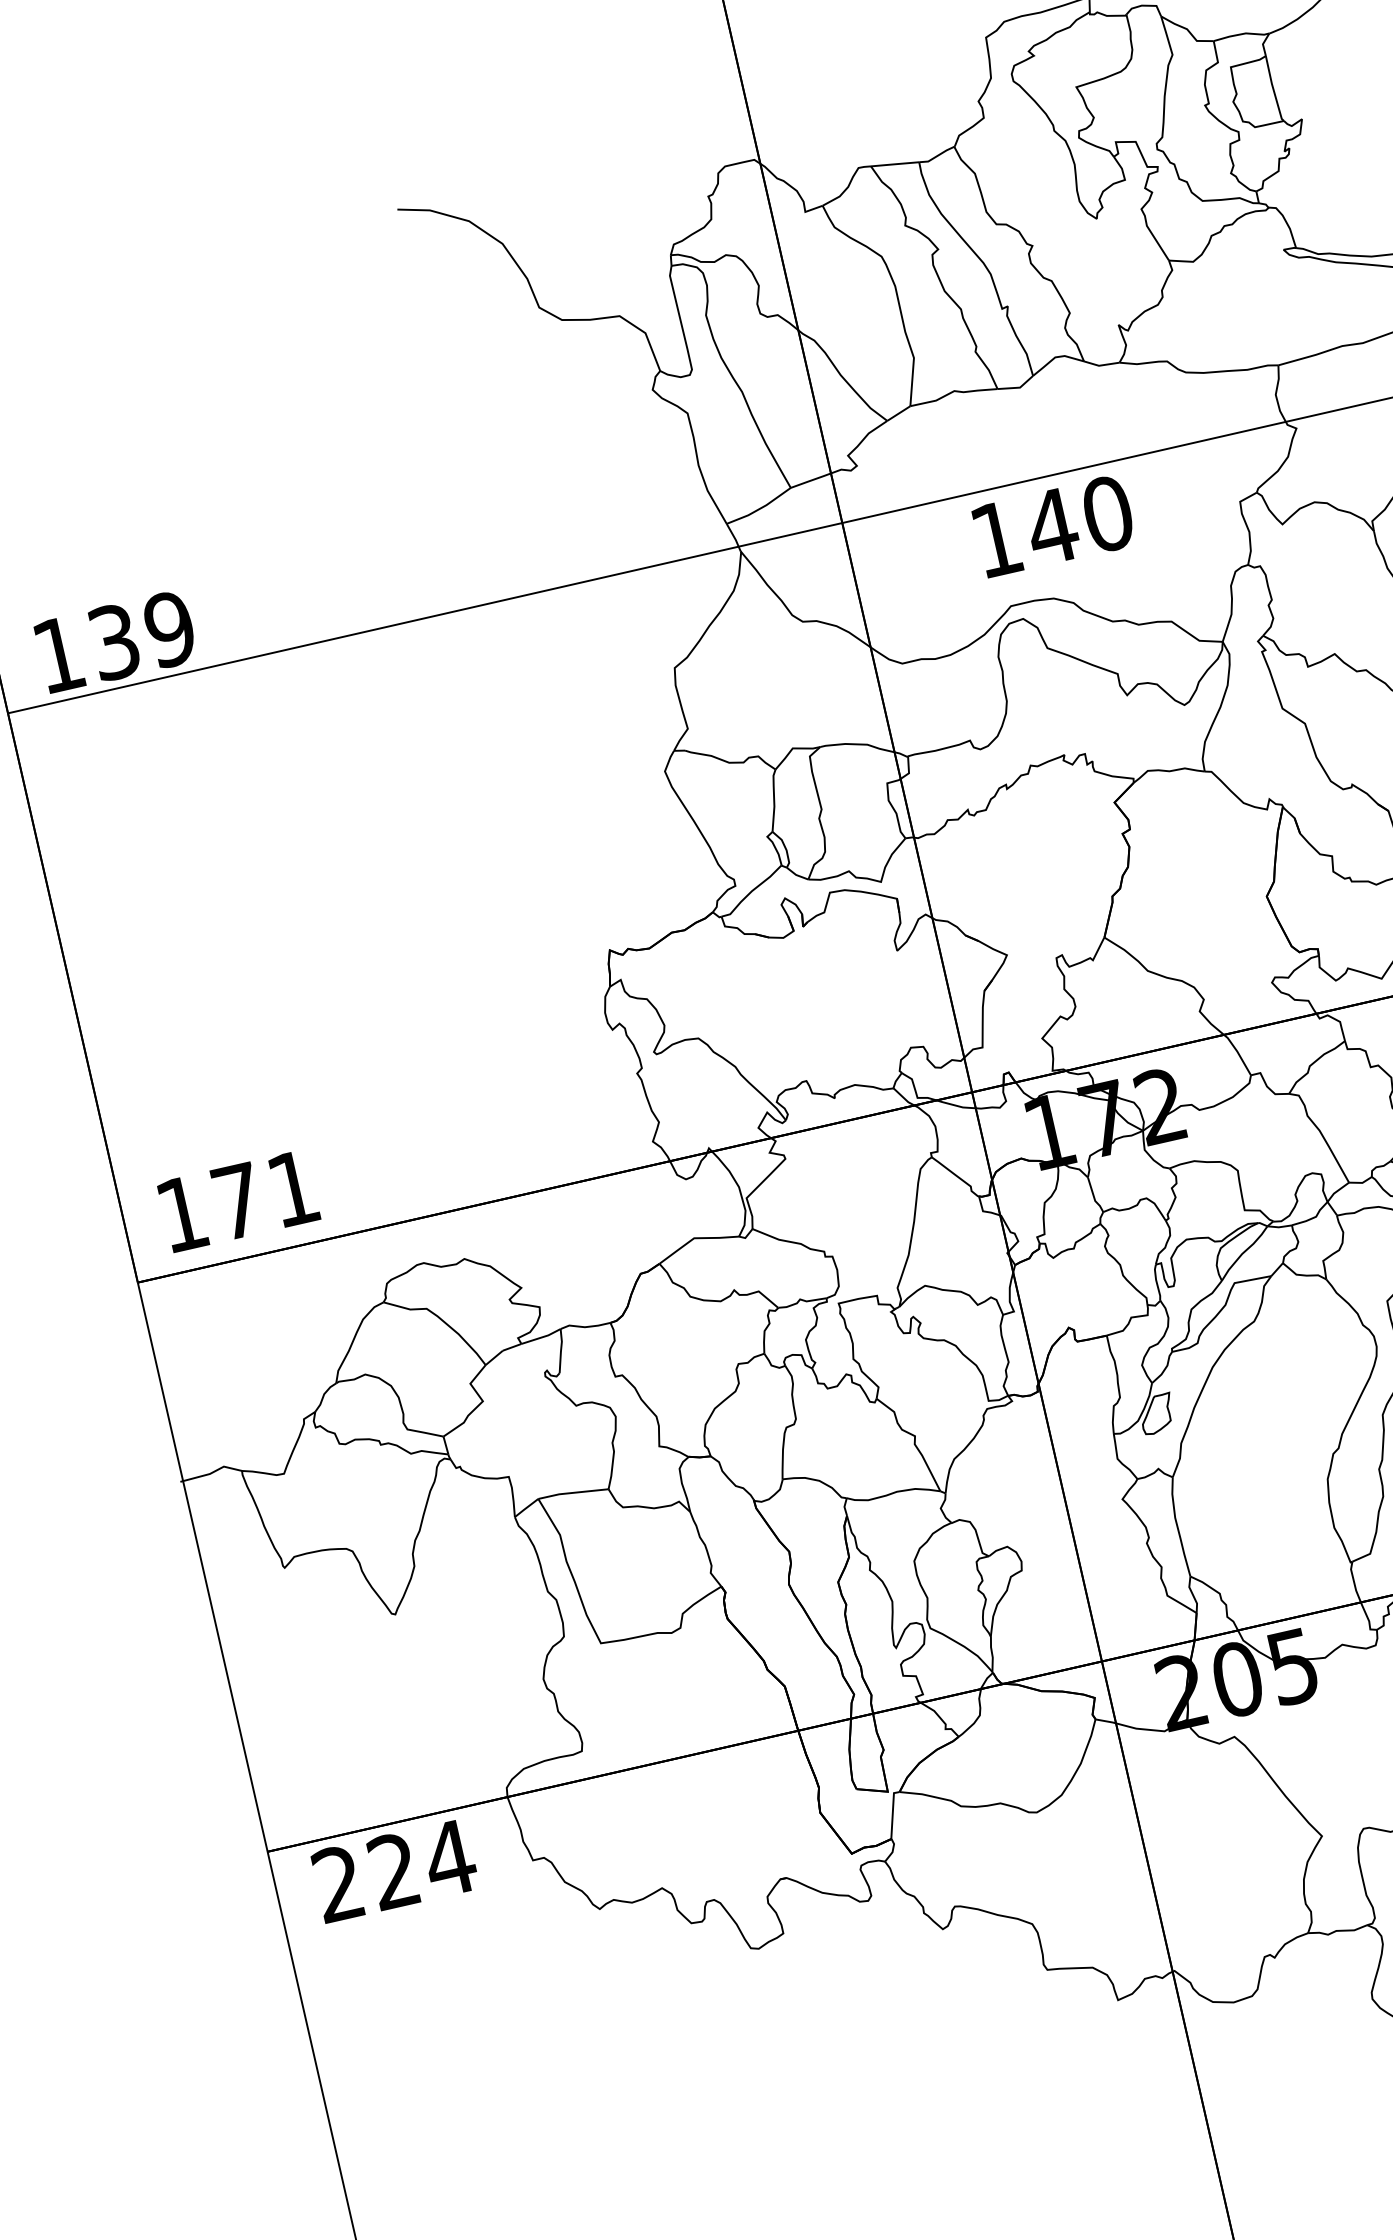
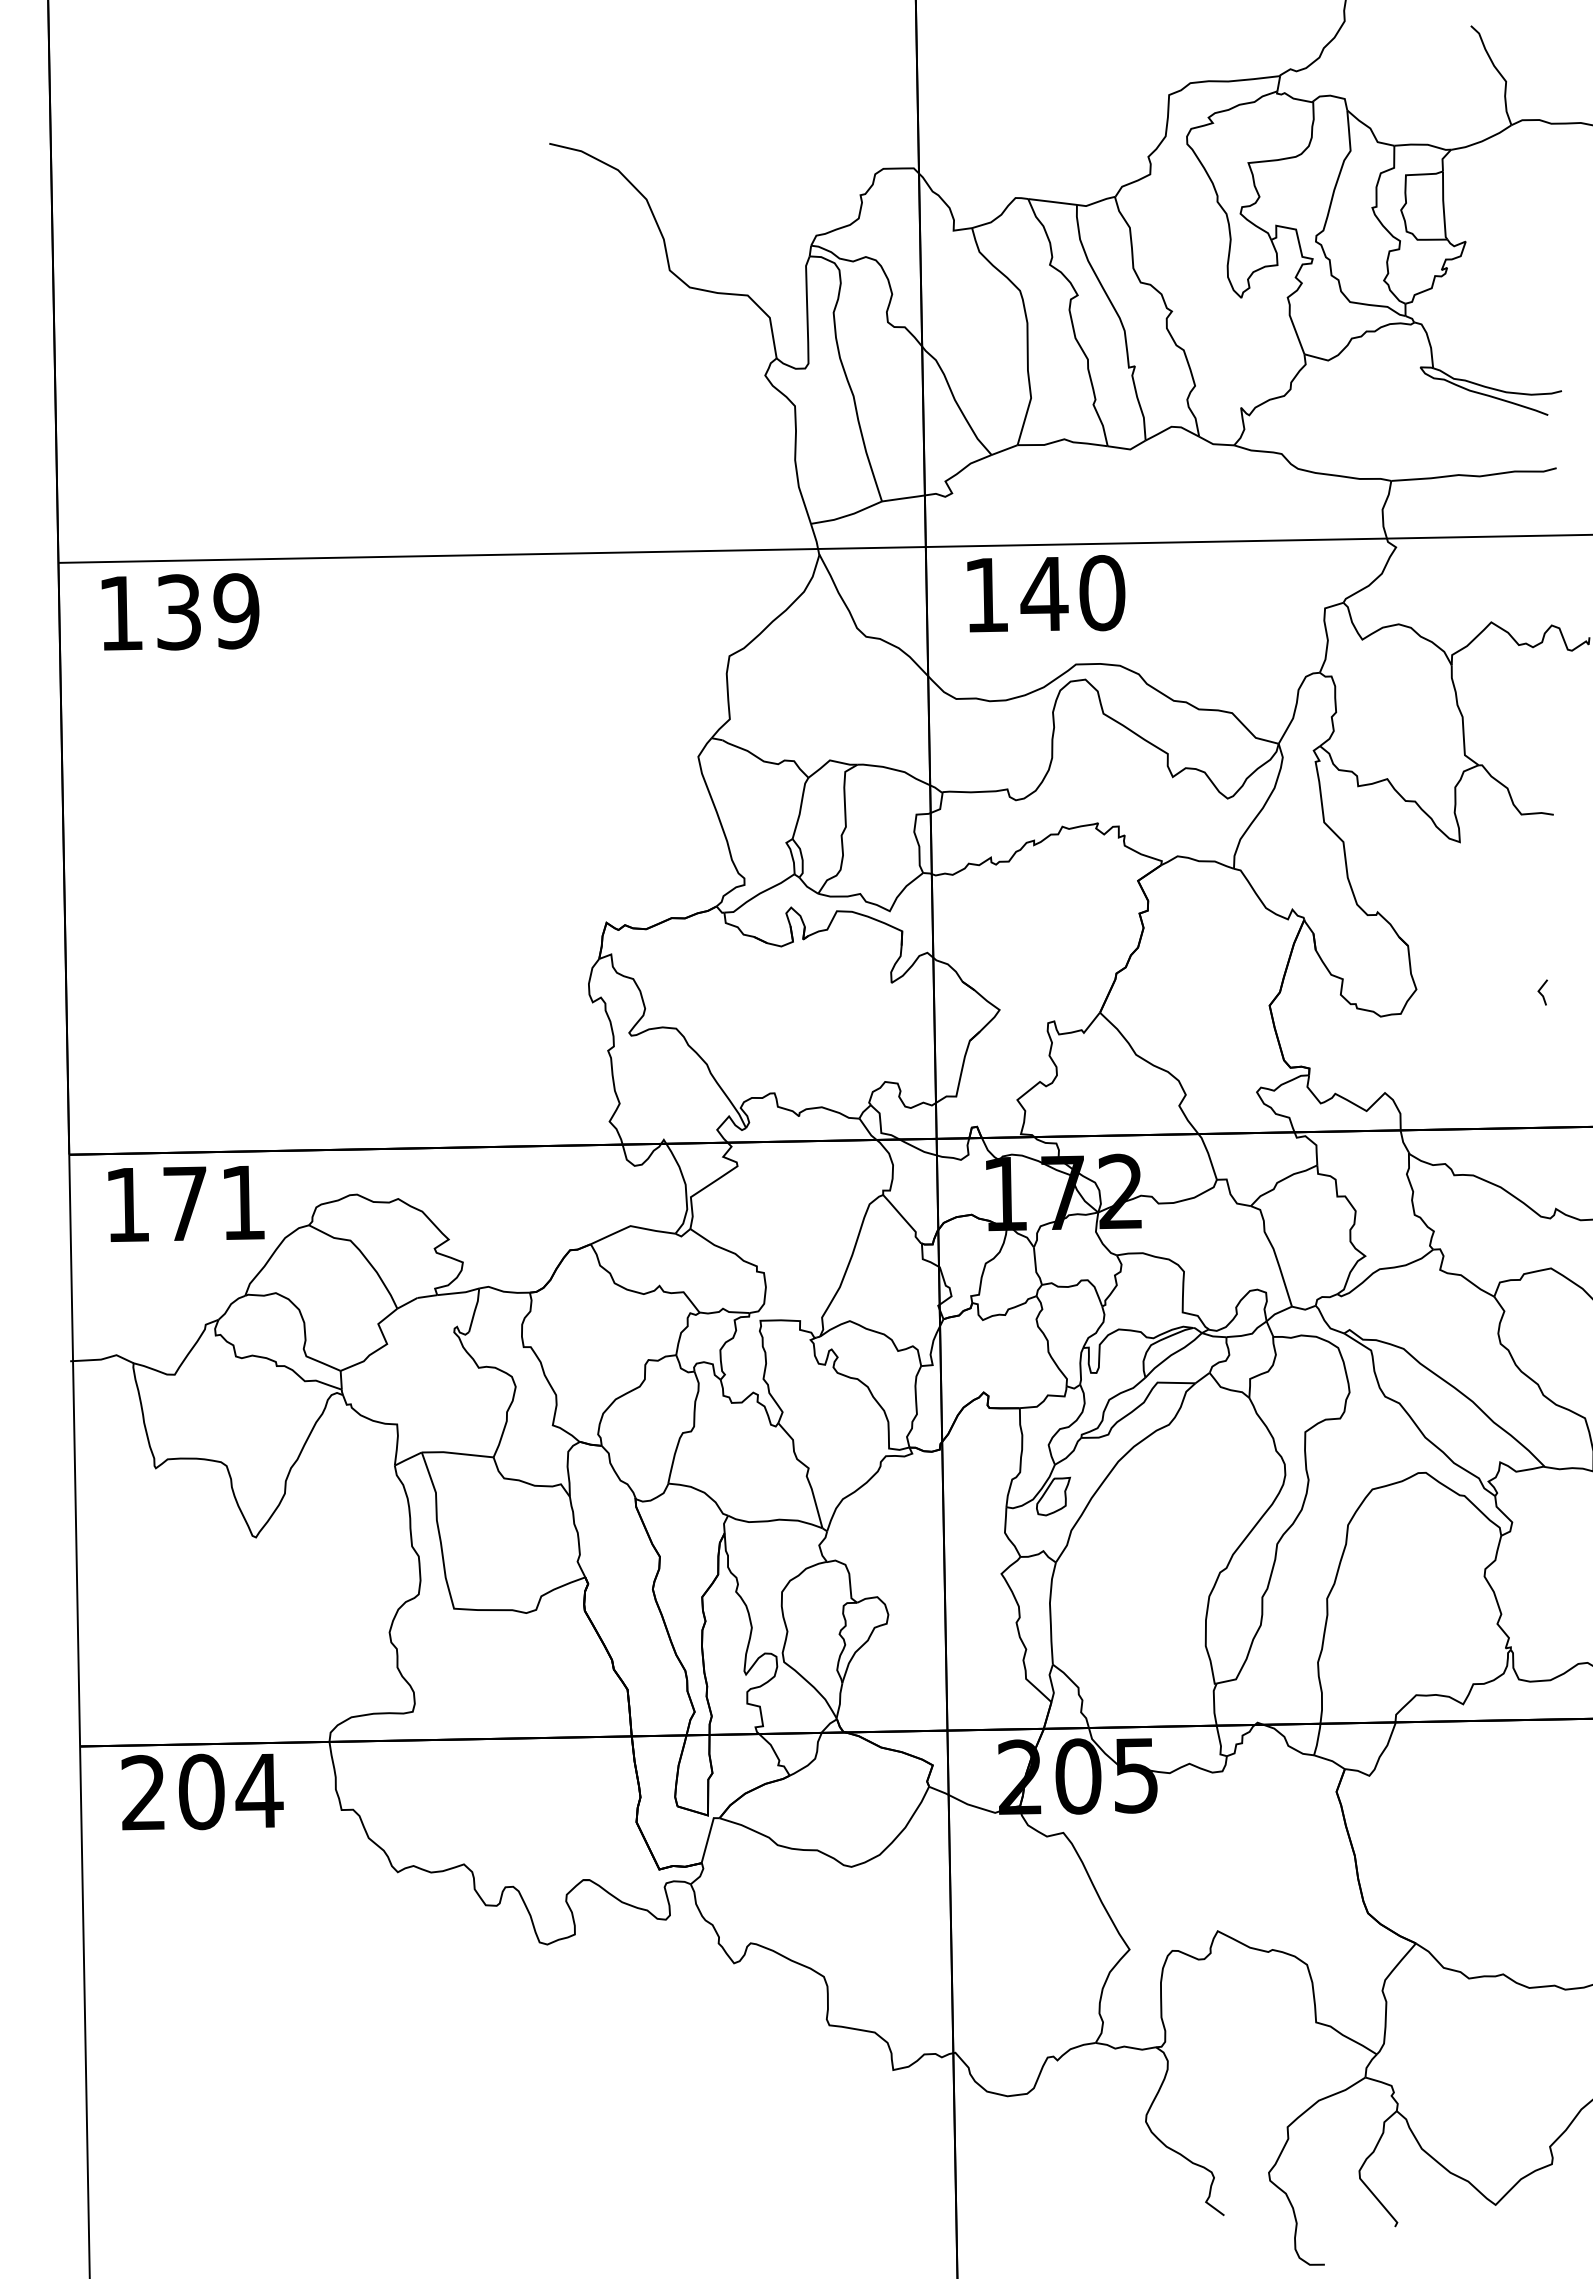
text: (1054, 525) -> (1046, 593), moved
text: (115, 641) -> (180, 611), moved
text: (238, 1200) -> (186, 1203), moved
text: (393, 1870) -> (201, 1791), 224 -> 204

